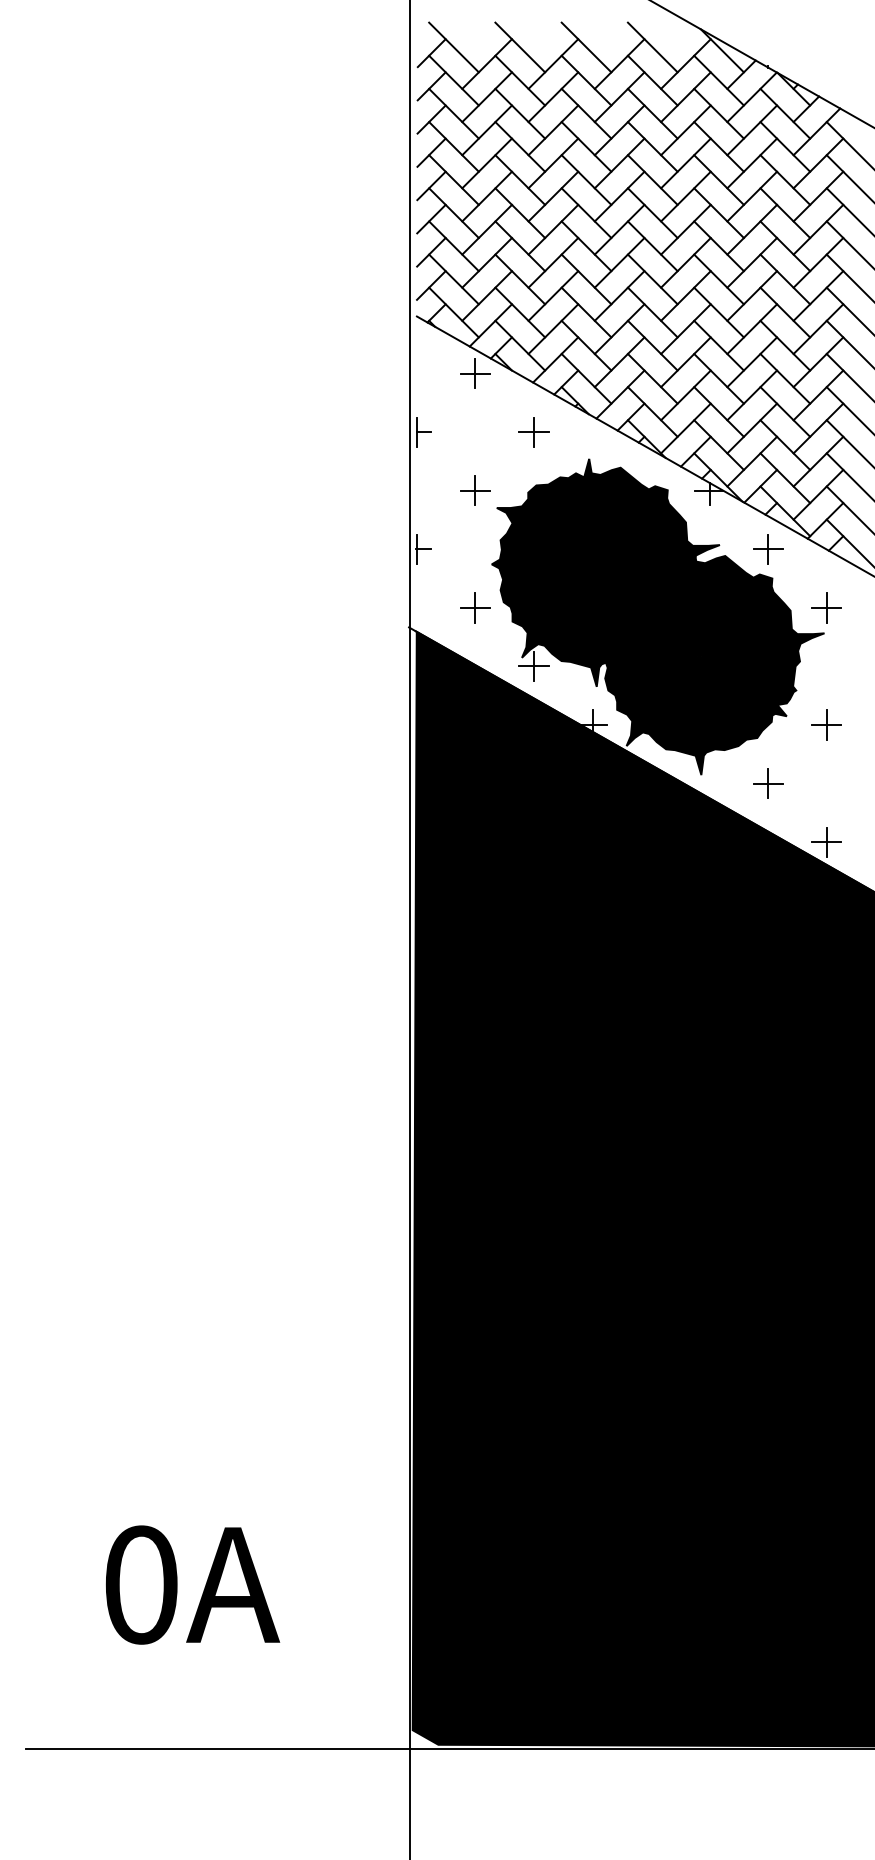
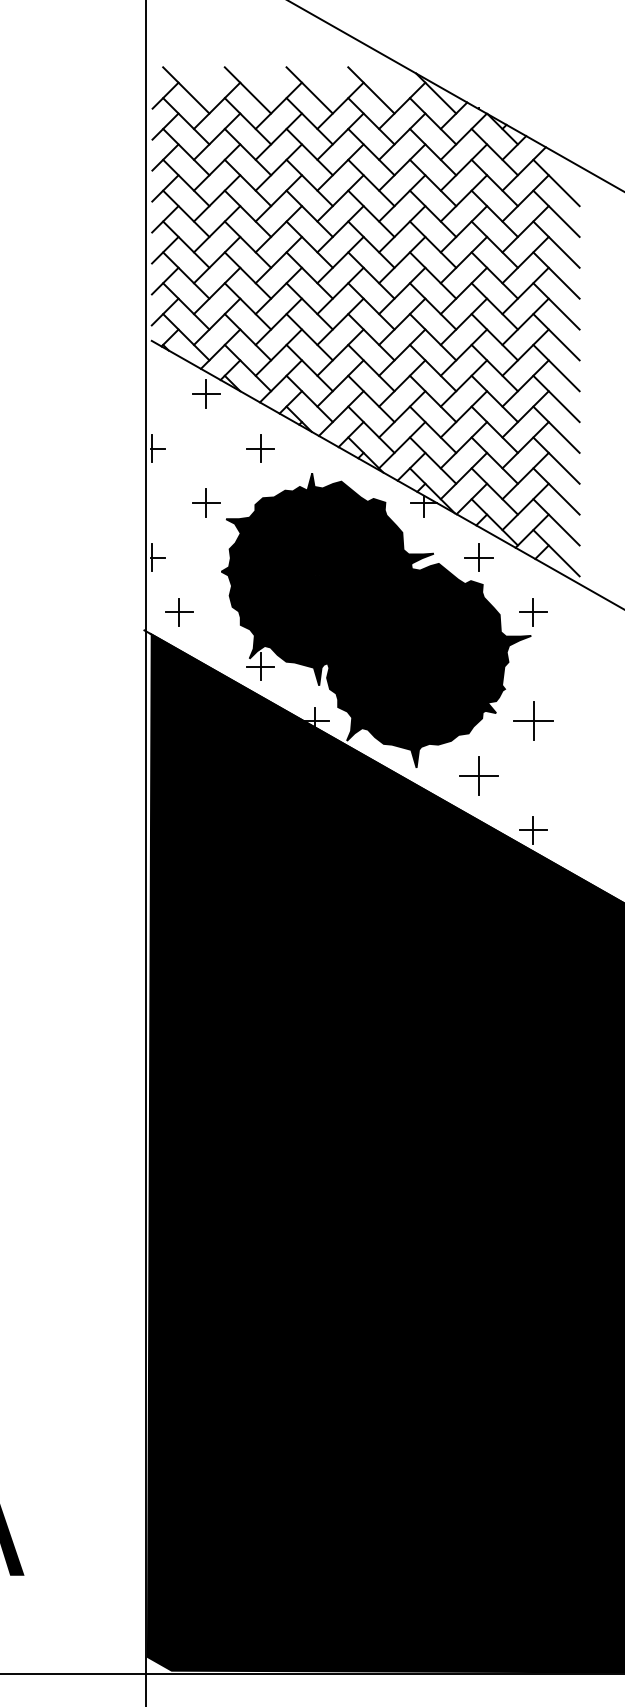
part: (475, 607) -> (179, 611), moved
part: (826, 724) -> (533, 720), size x1.4
part: (768, 783) -> (479, 775), size x1.4

